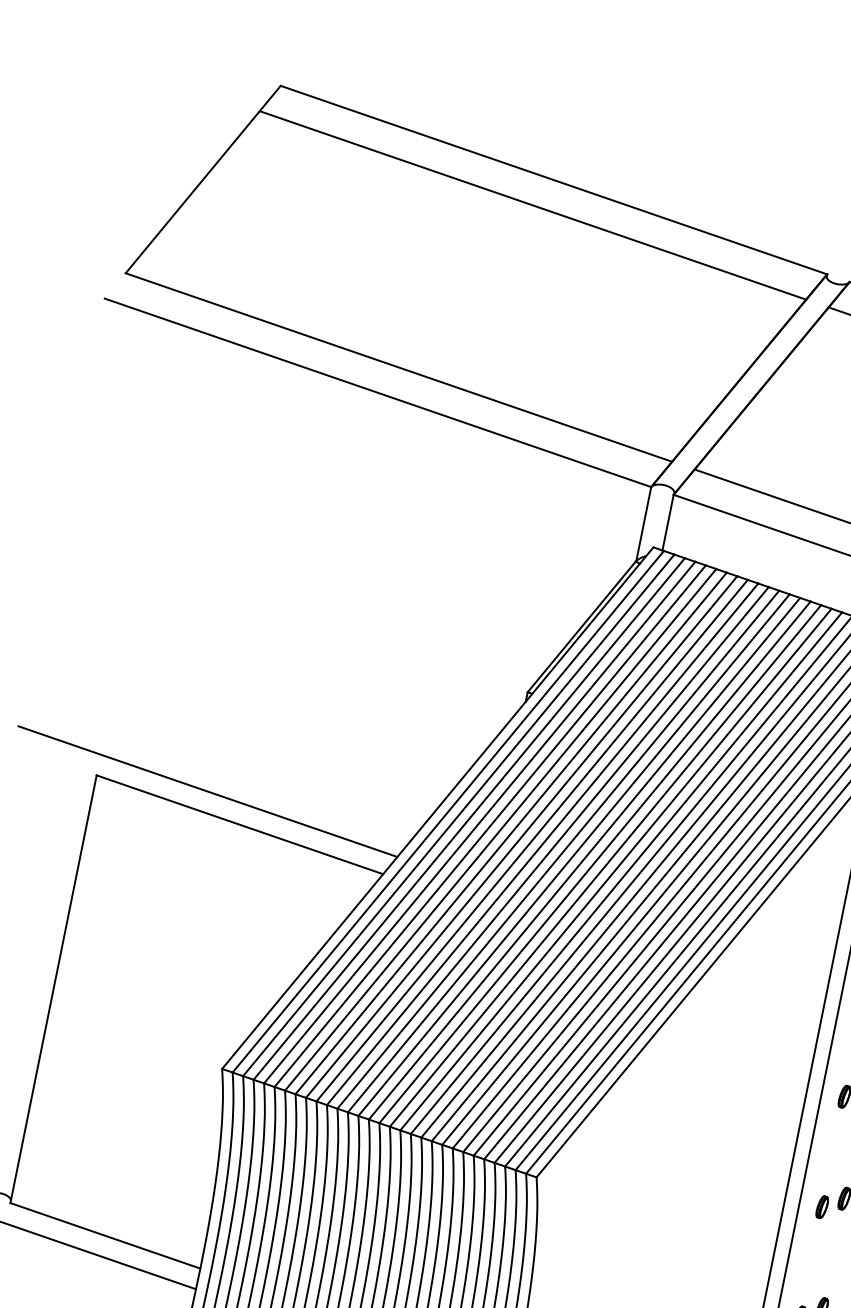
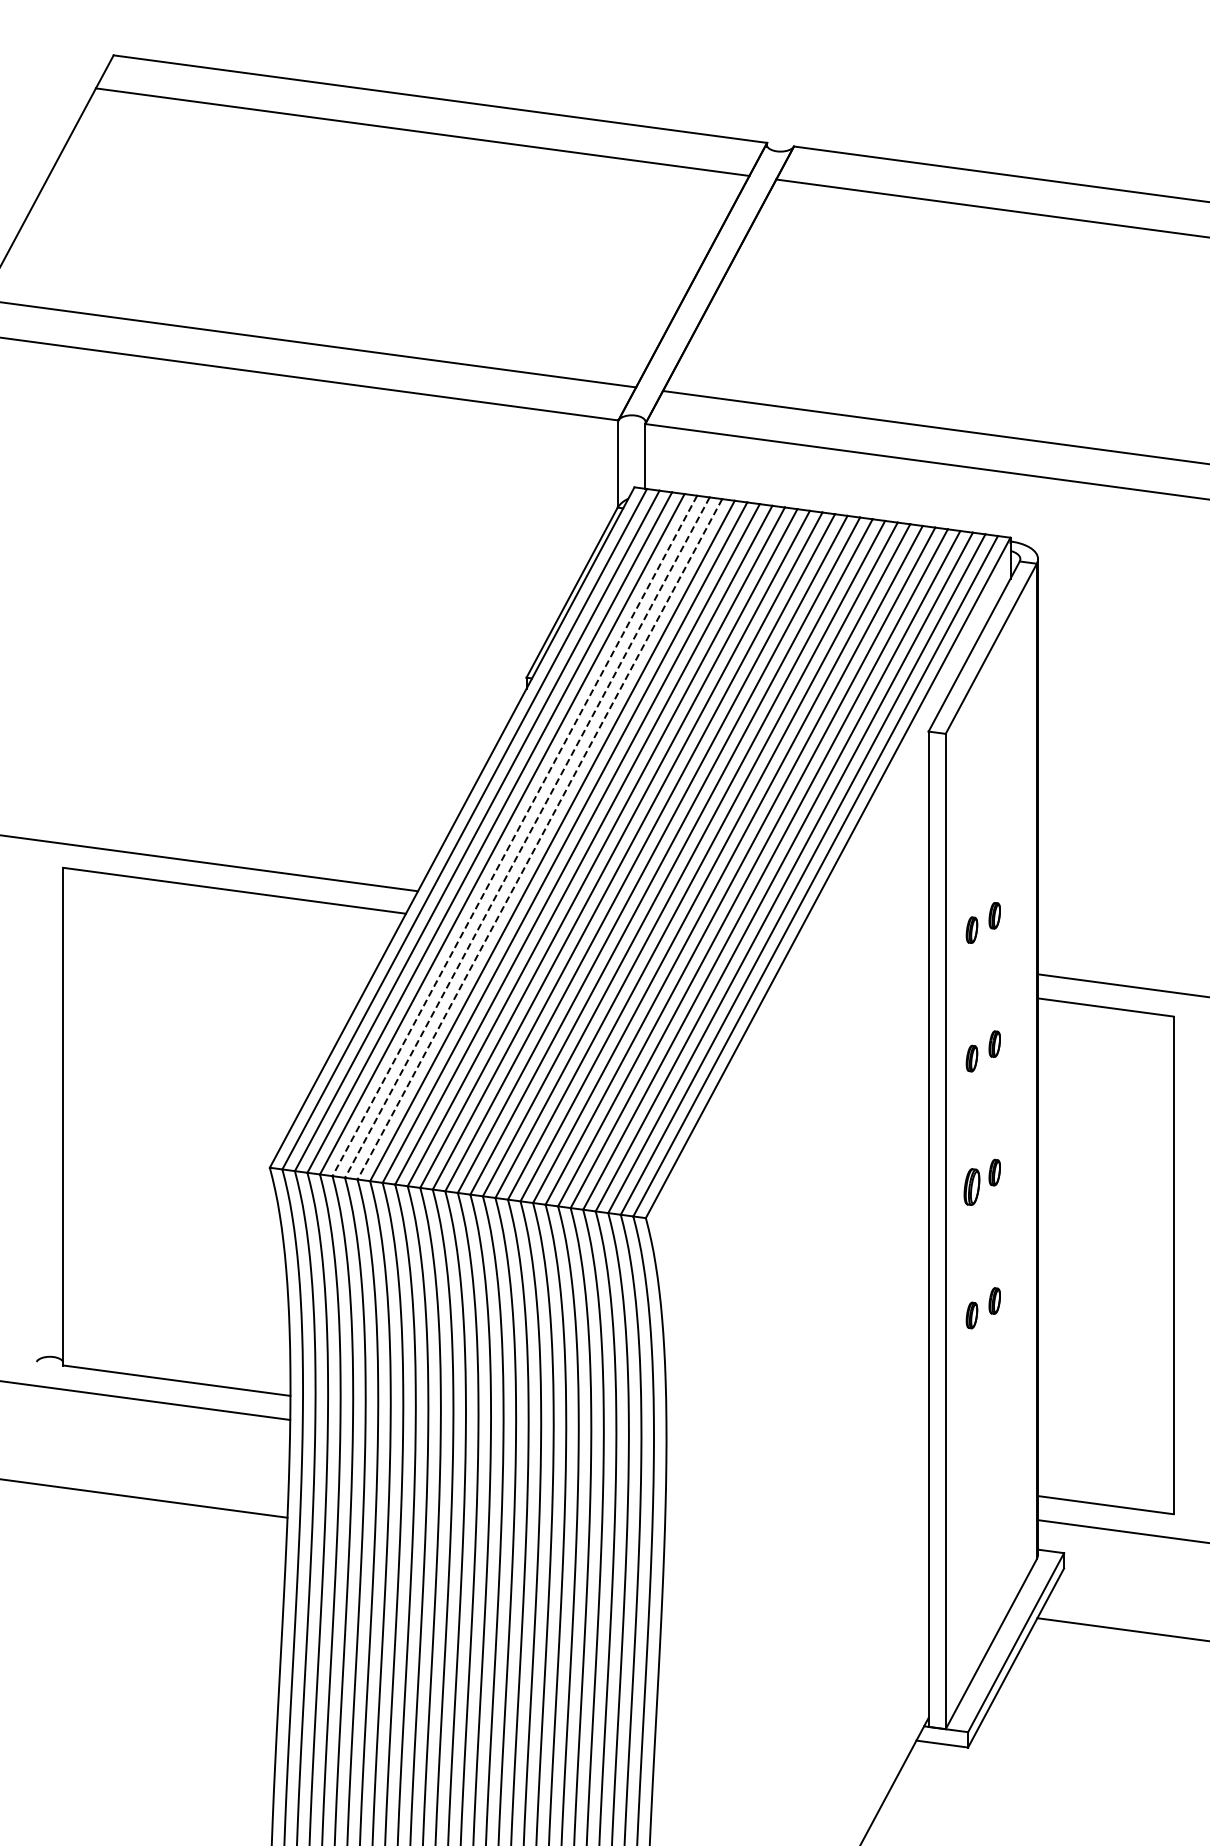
line: (490, 825) -> (514, 835), solid -> dashed
line: (500, 829) -> (527, 837), solid -> dashed
line: (510, 833) -> (539, 839), solid -> dashed
part: (821, 1206) -> (971, 1186), size x1.4

